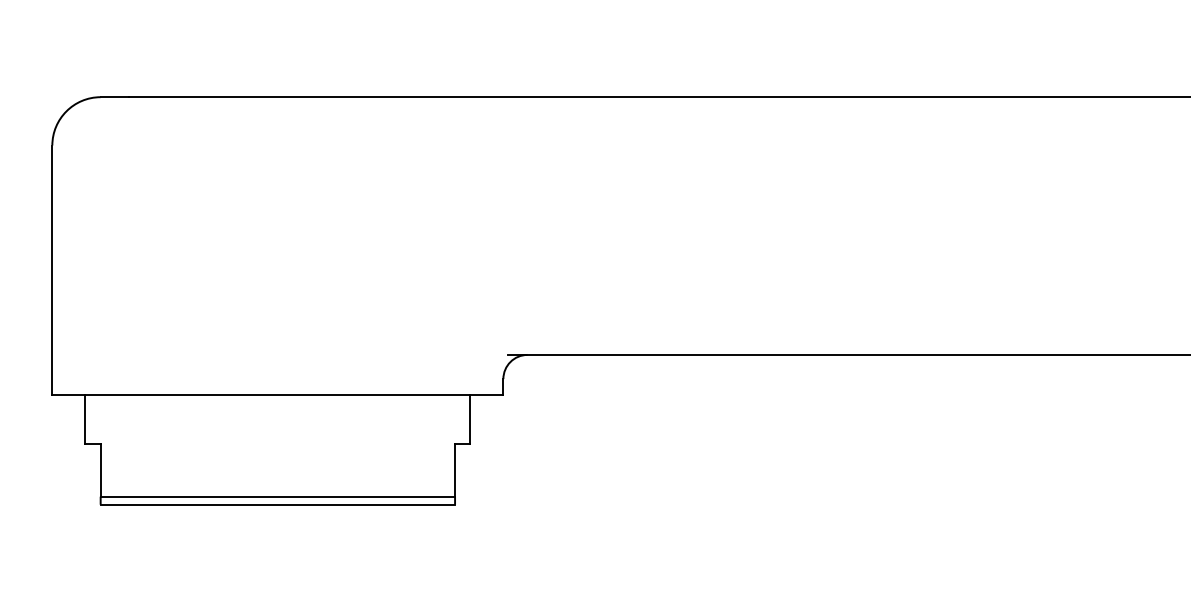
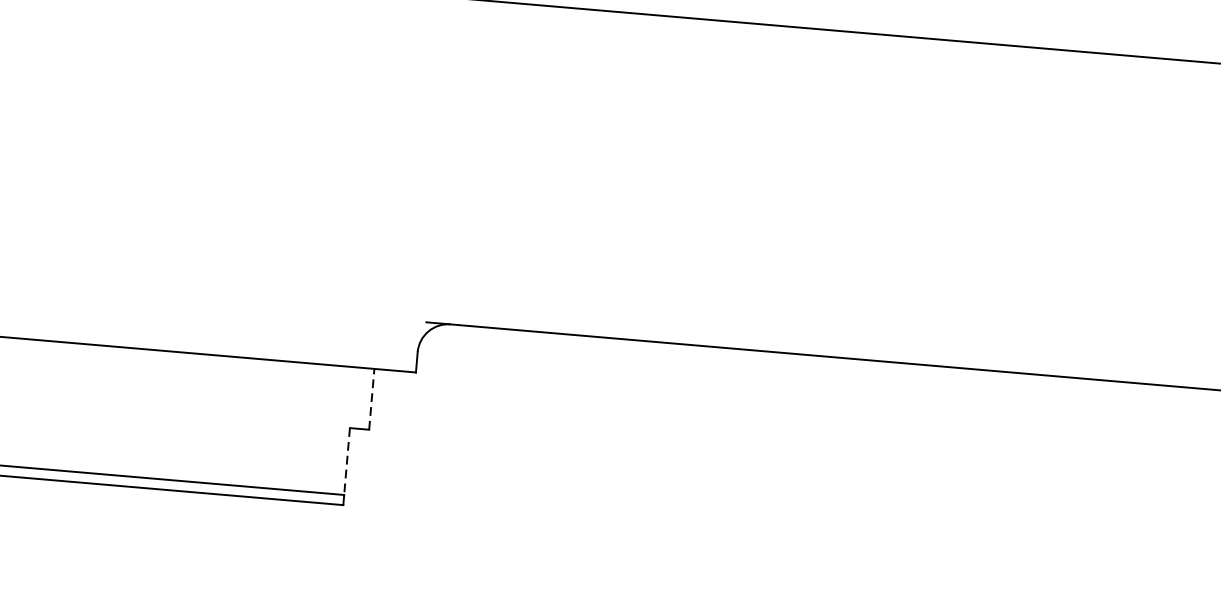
line: (470, 418) -> (372, 398), solid -> dashed
line: (455, 470) -> (347, 462), solid -> dashed

